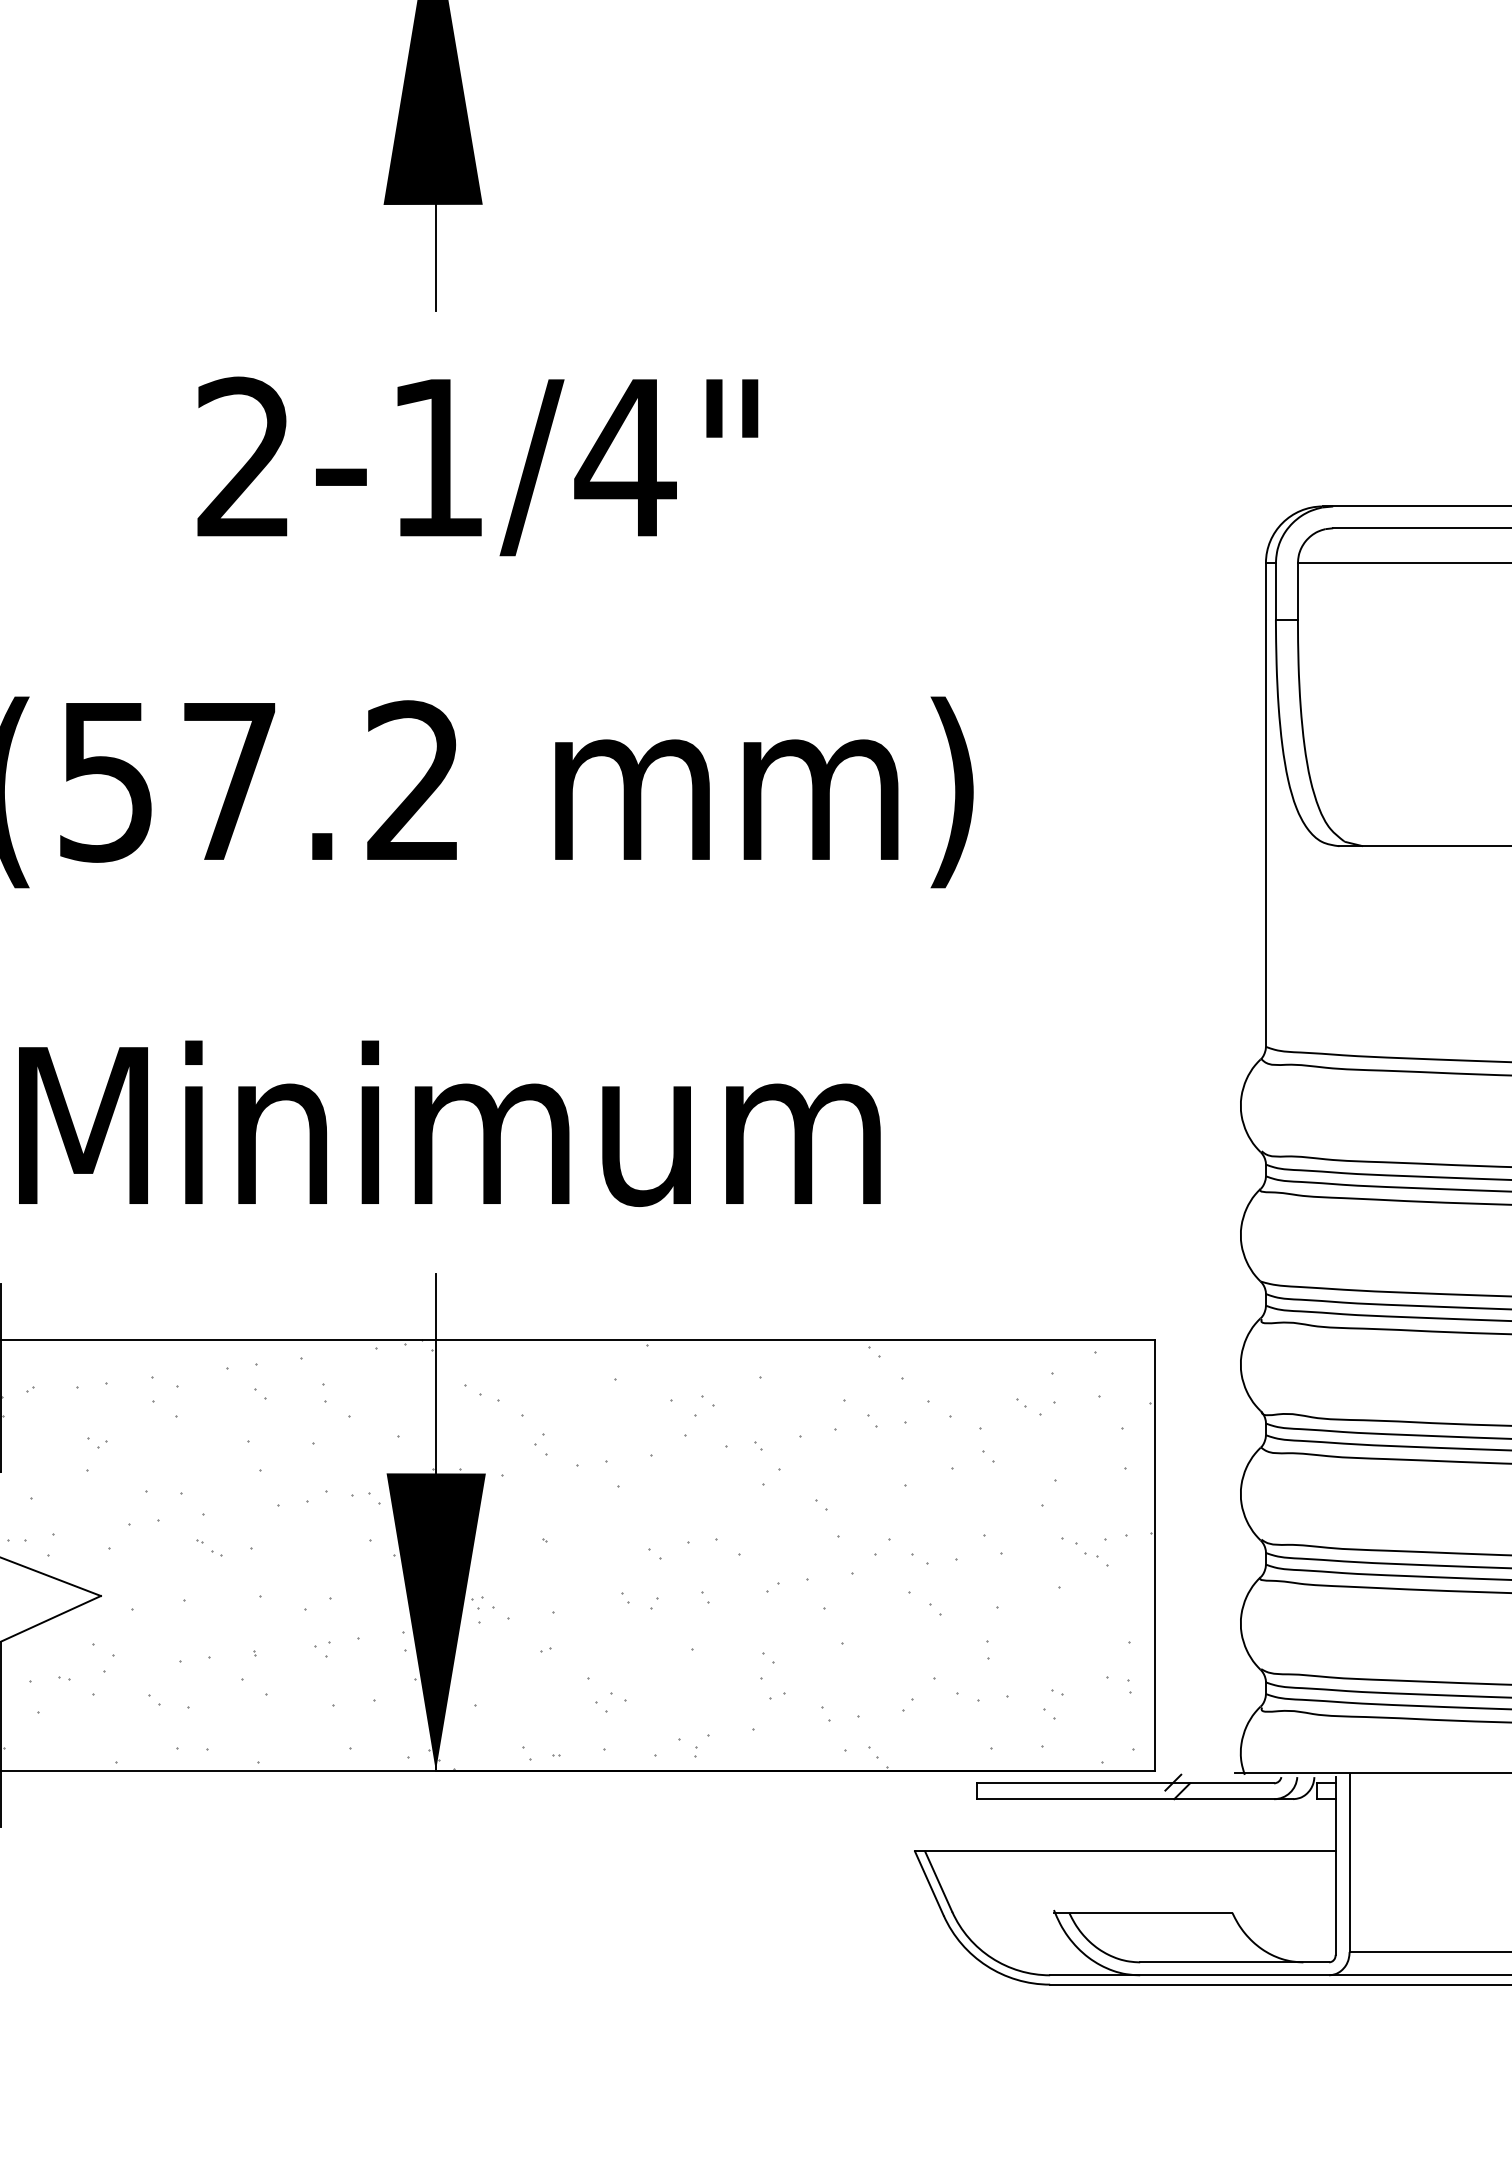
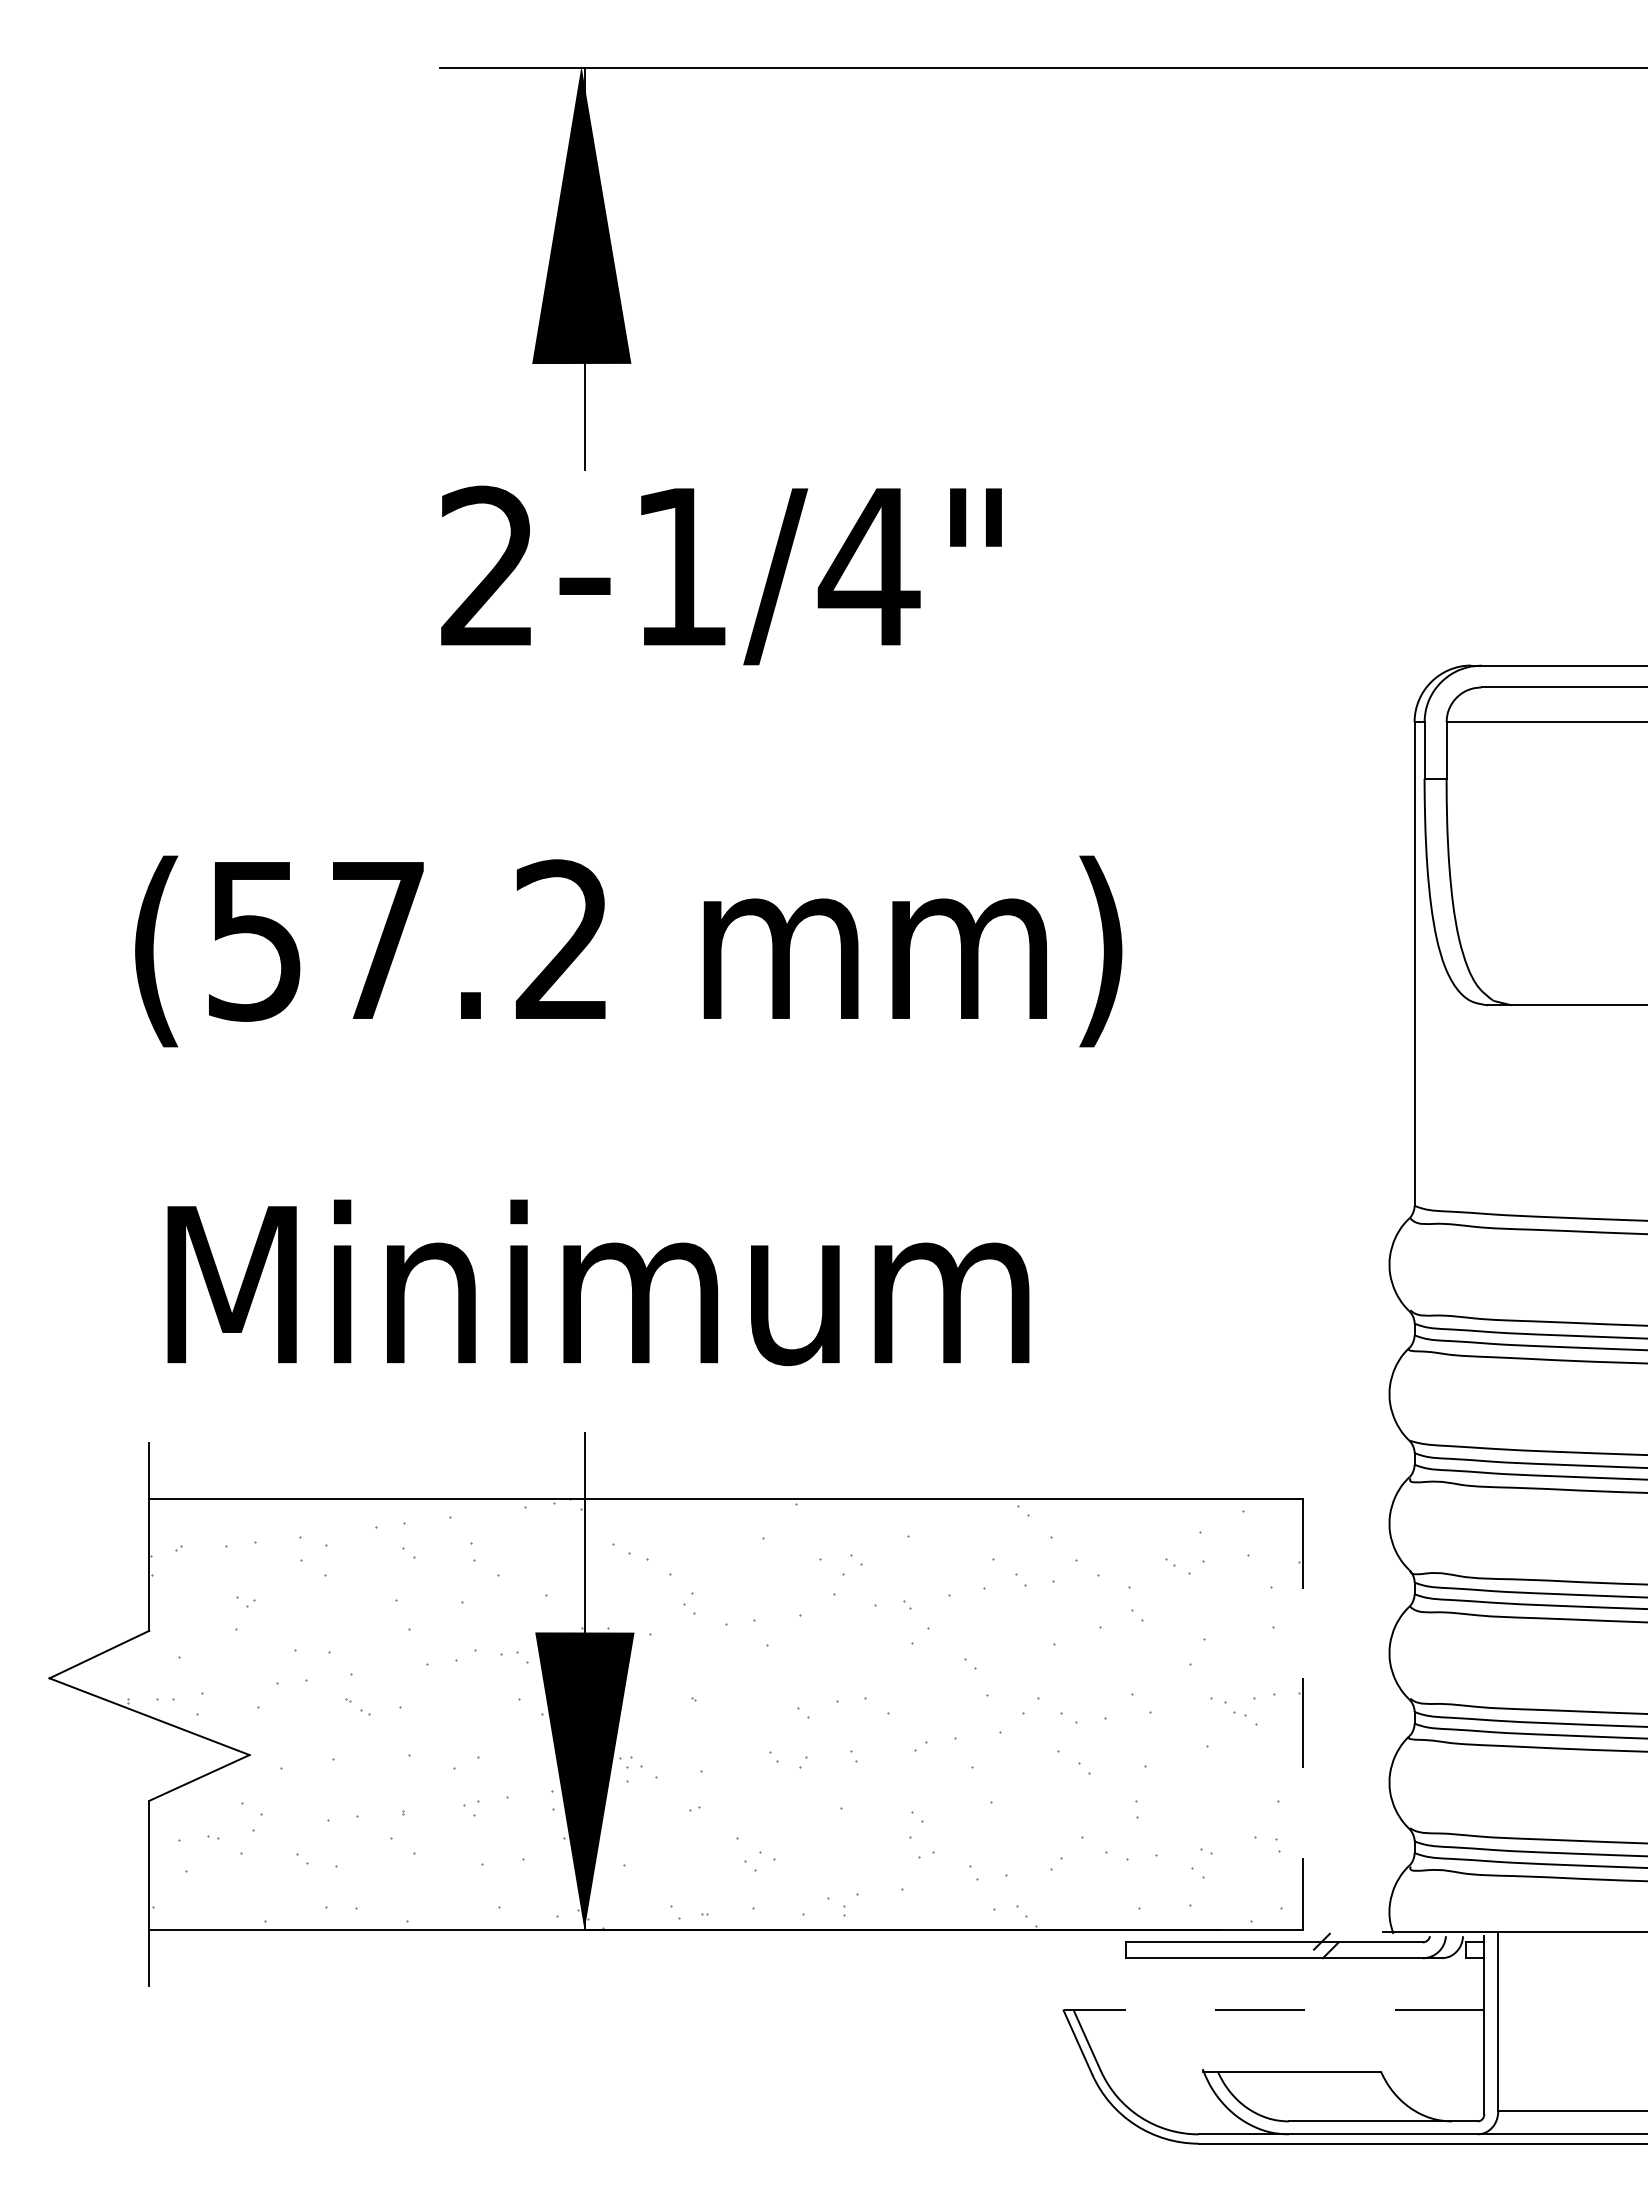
text: (477, 466) -> (721, 575), moved
line: (1154, 1555) -> (1303, 1714), solid -> dashed
line: (1124, 1851) -> (1273, 2010), solid -> dashed

